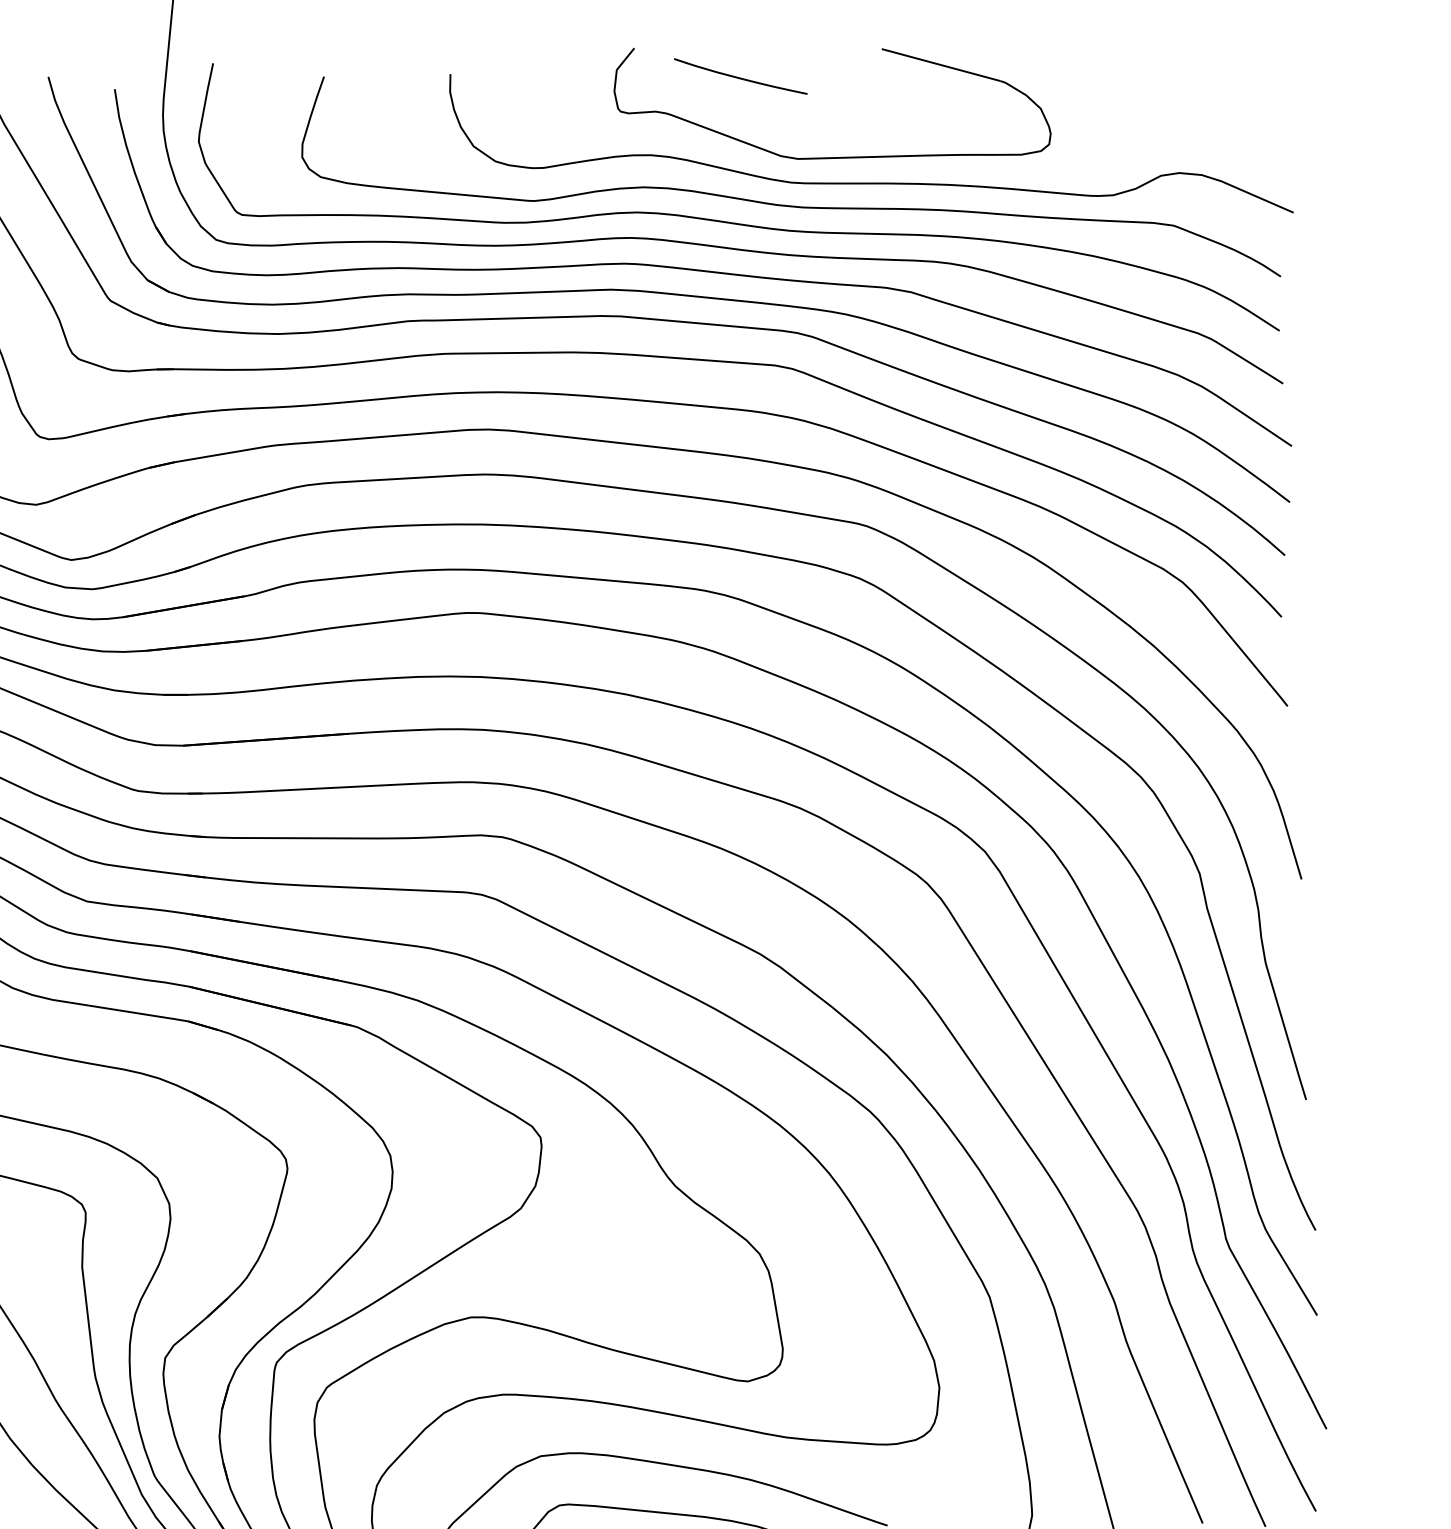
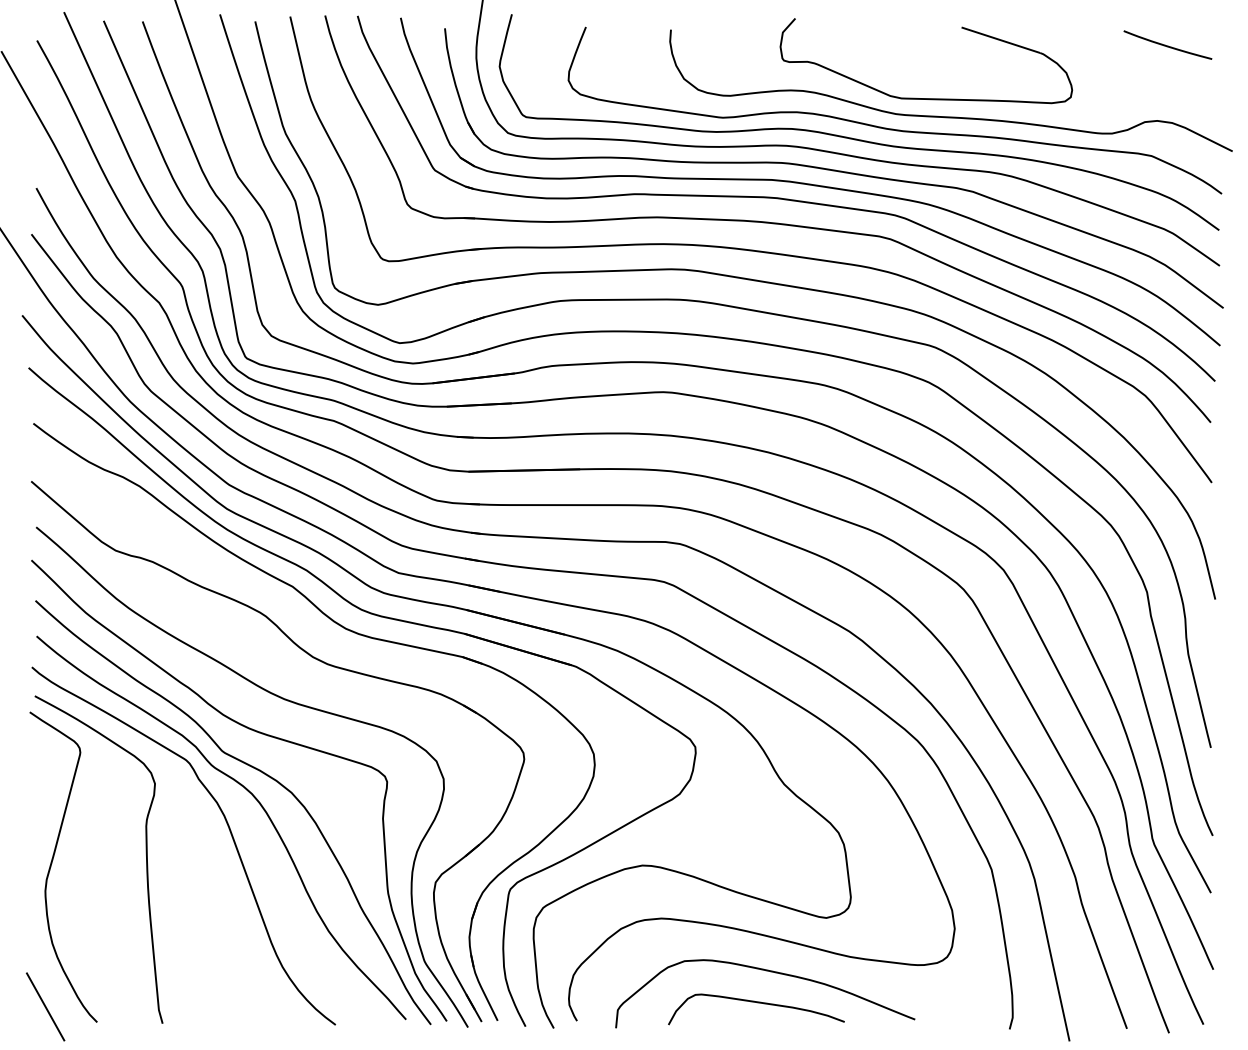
curve: (740, 77) -> (1167, 45), moved

